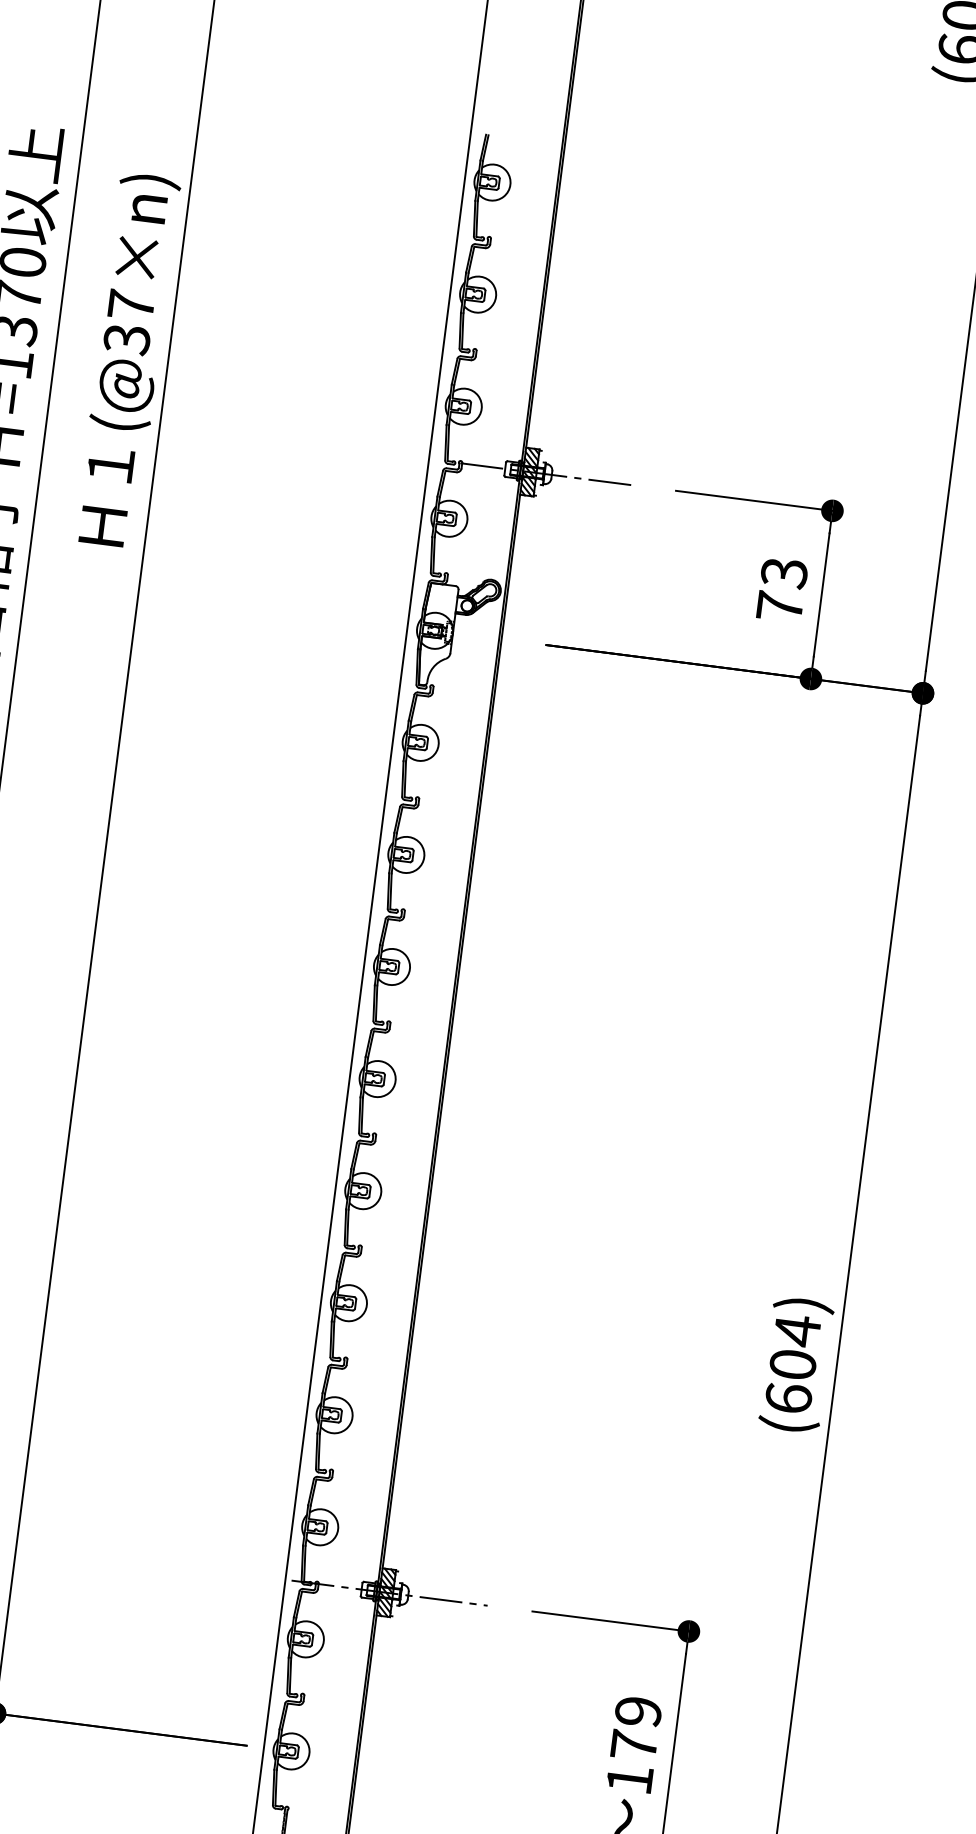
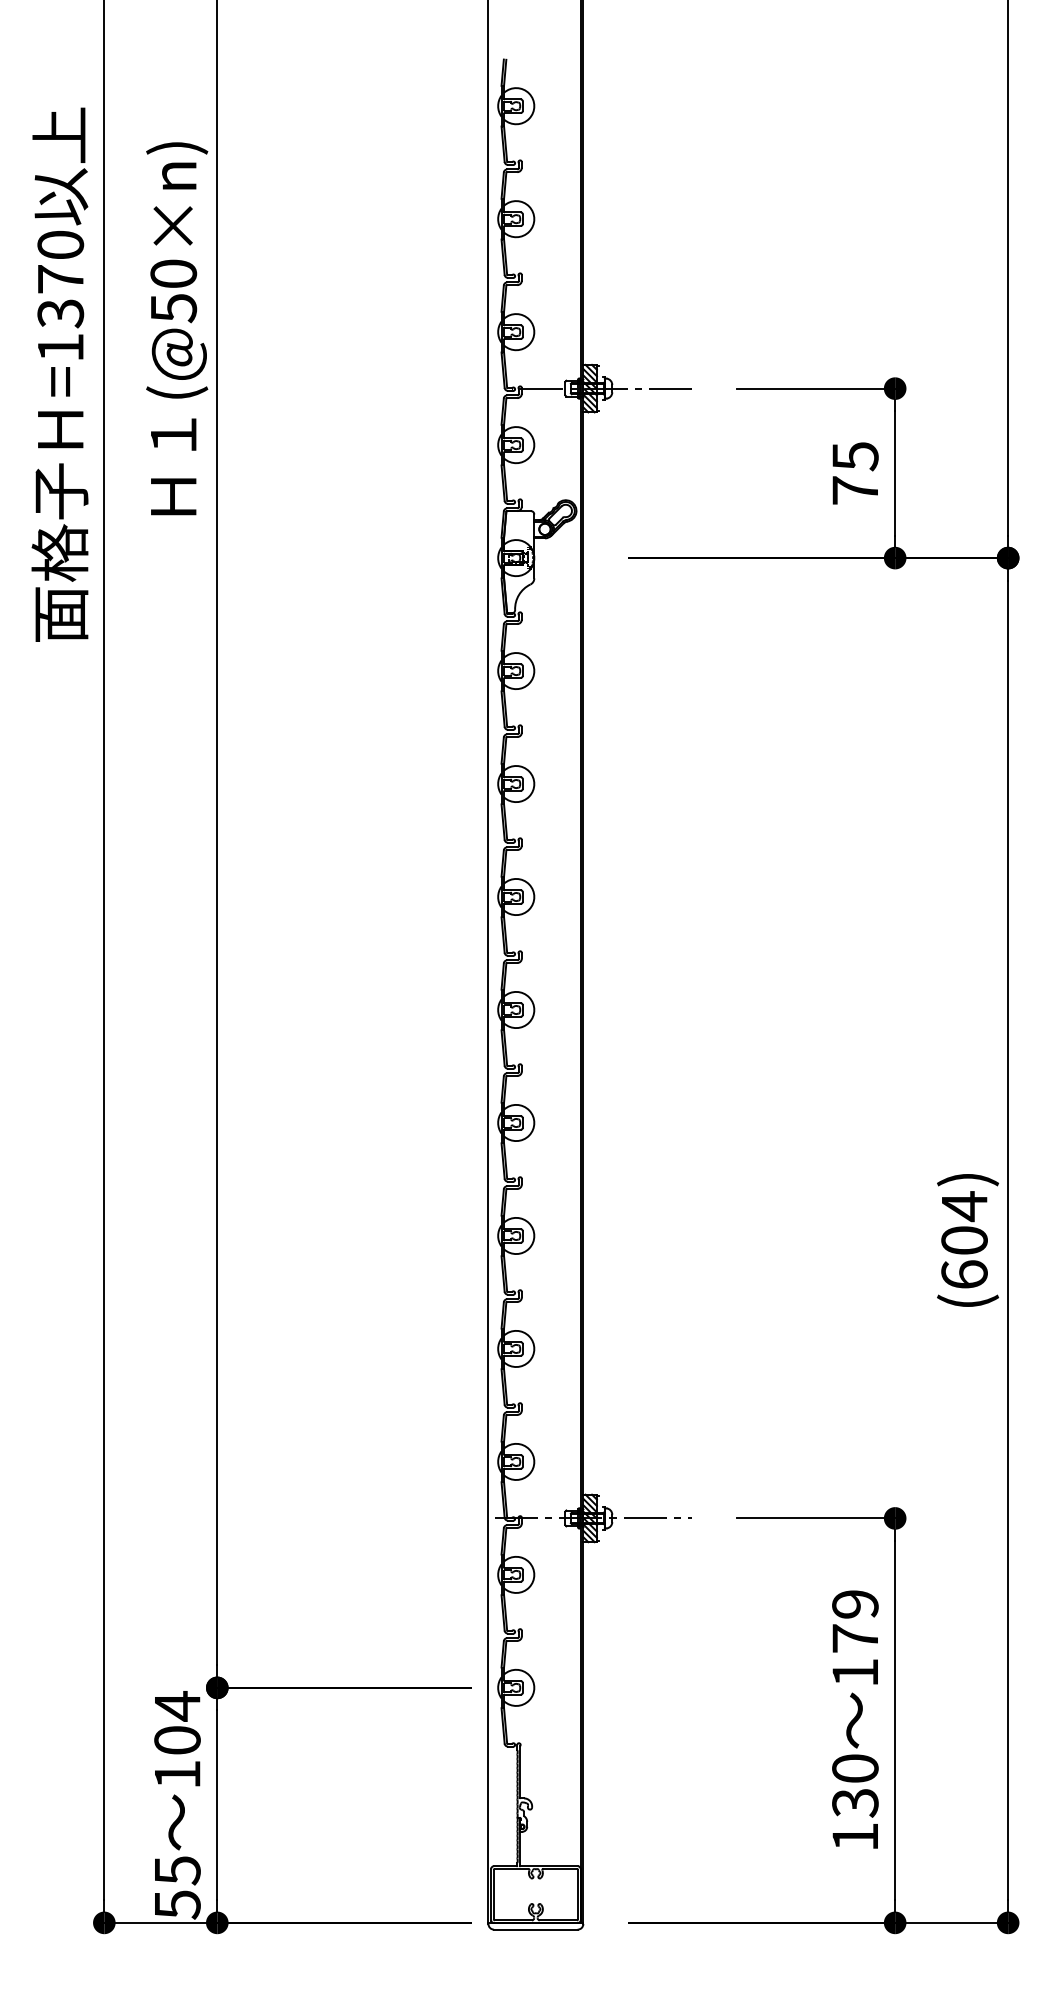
text: (128, 322) -> (173, 291), (@37×n) -> (@50×n)
text: (784, 573) -> (855, 456), 73 -> 75

